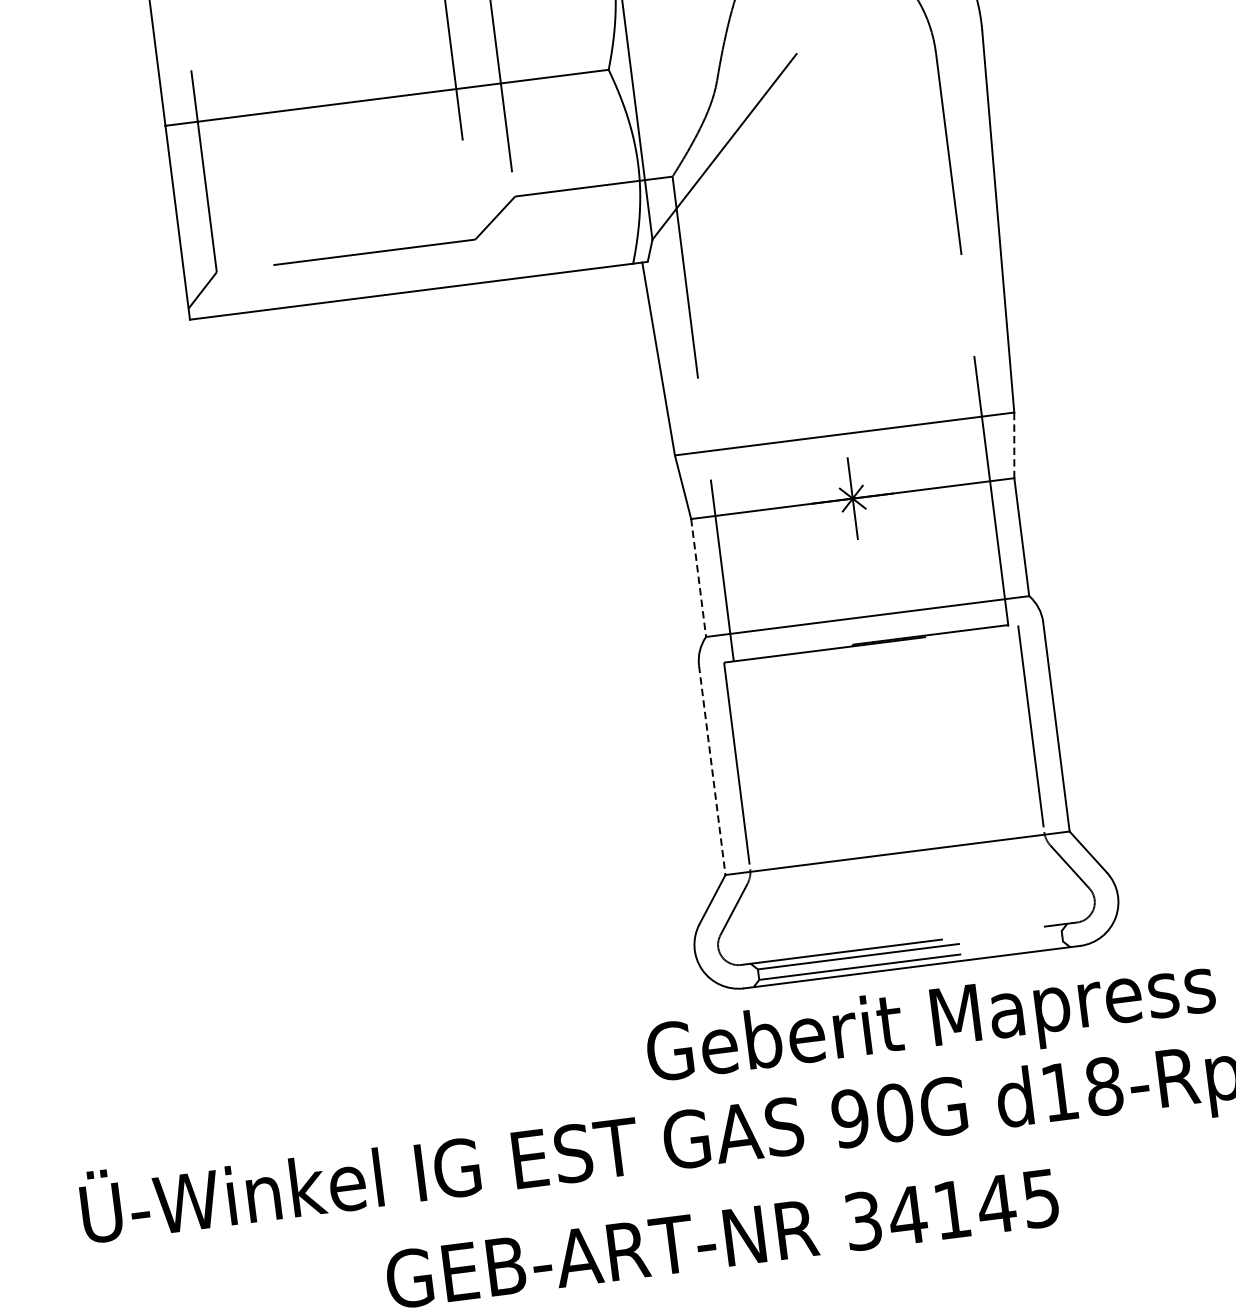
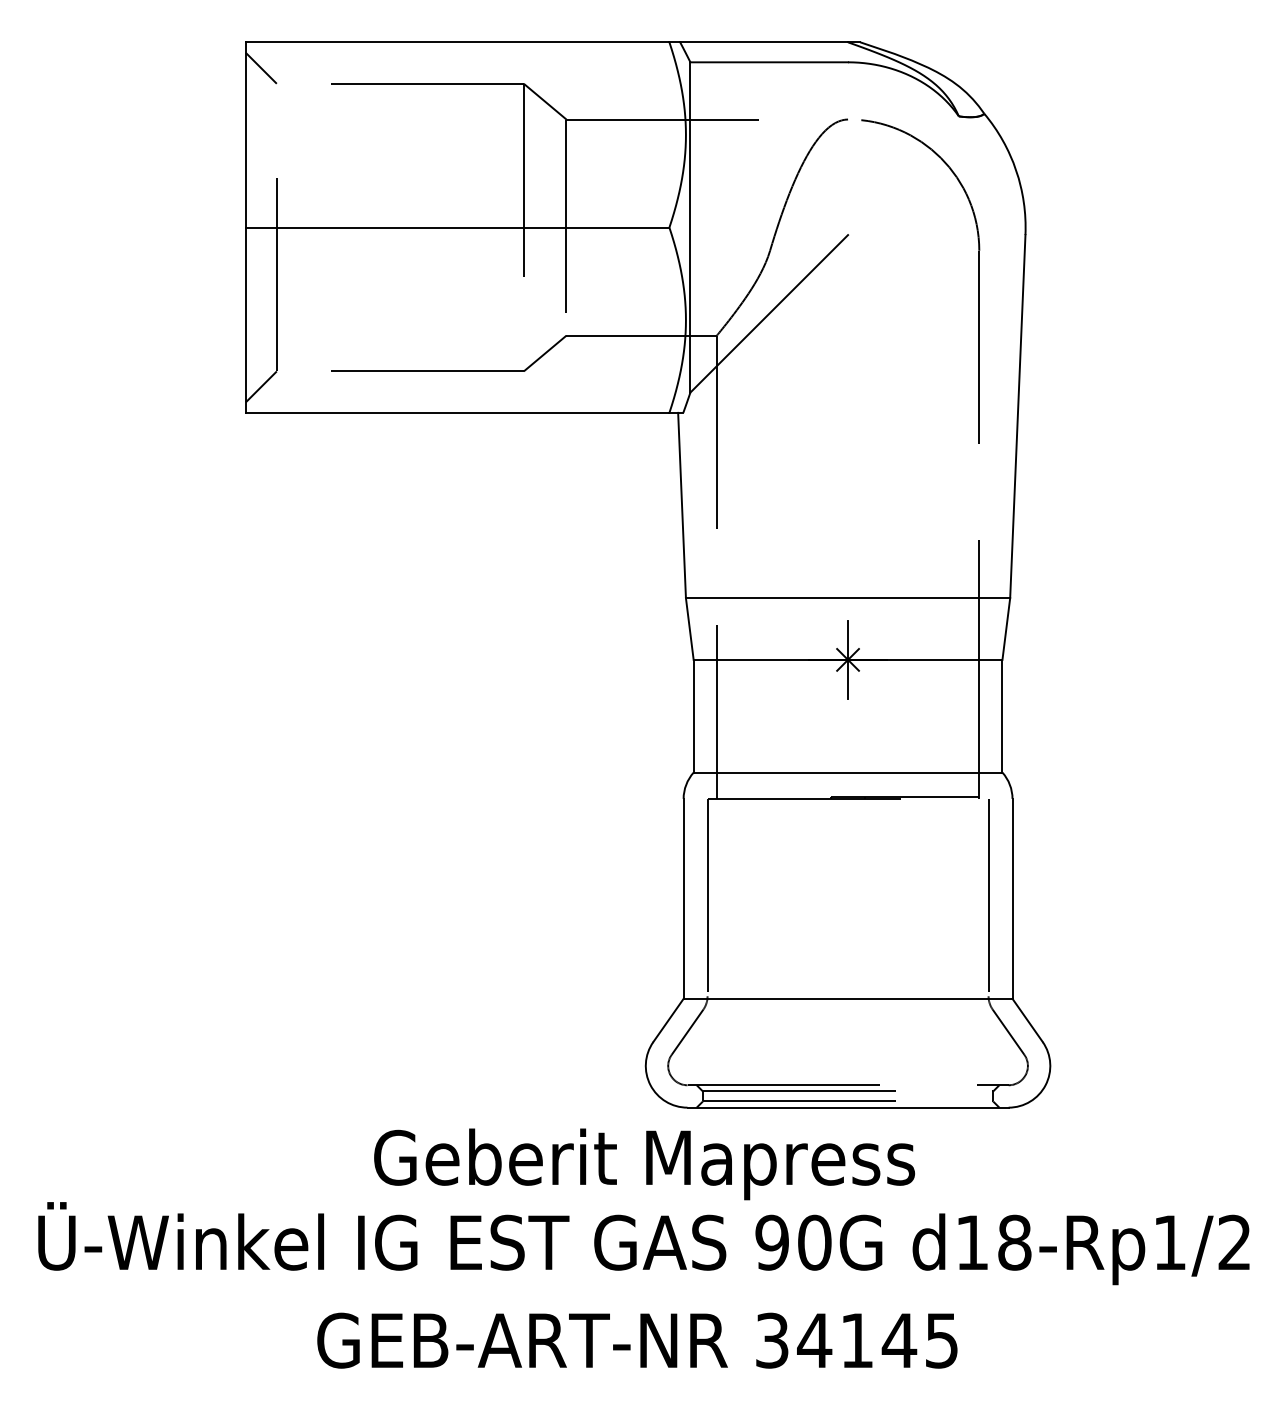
line: (1014, 444) -> (1006, 628), dashed -> solid
line: (698, 578) -> (693, 716), dashed -> solid
line: (712, 770) -> (683, 898), dashed -> solid
text: (931, 1025) -> (644, 1164), moved

